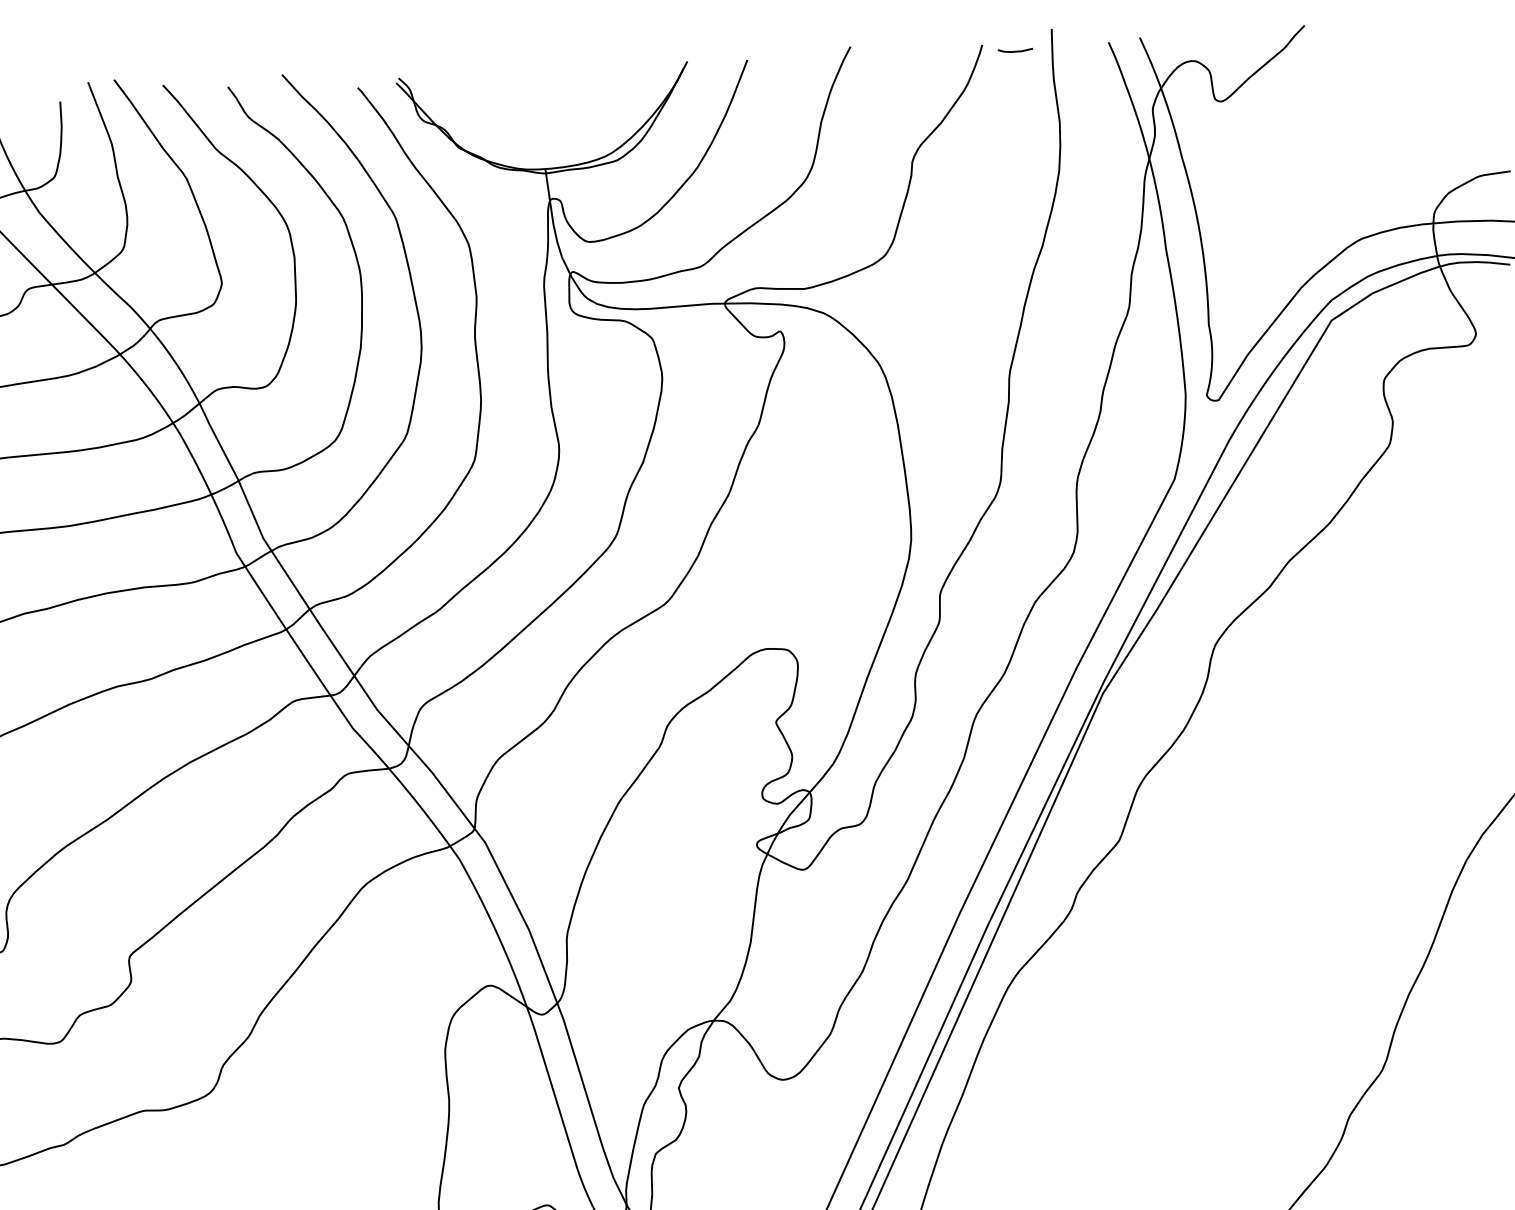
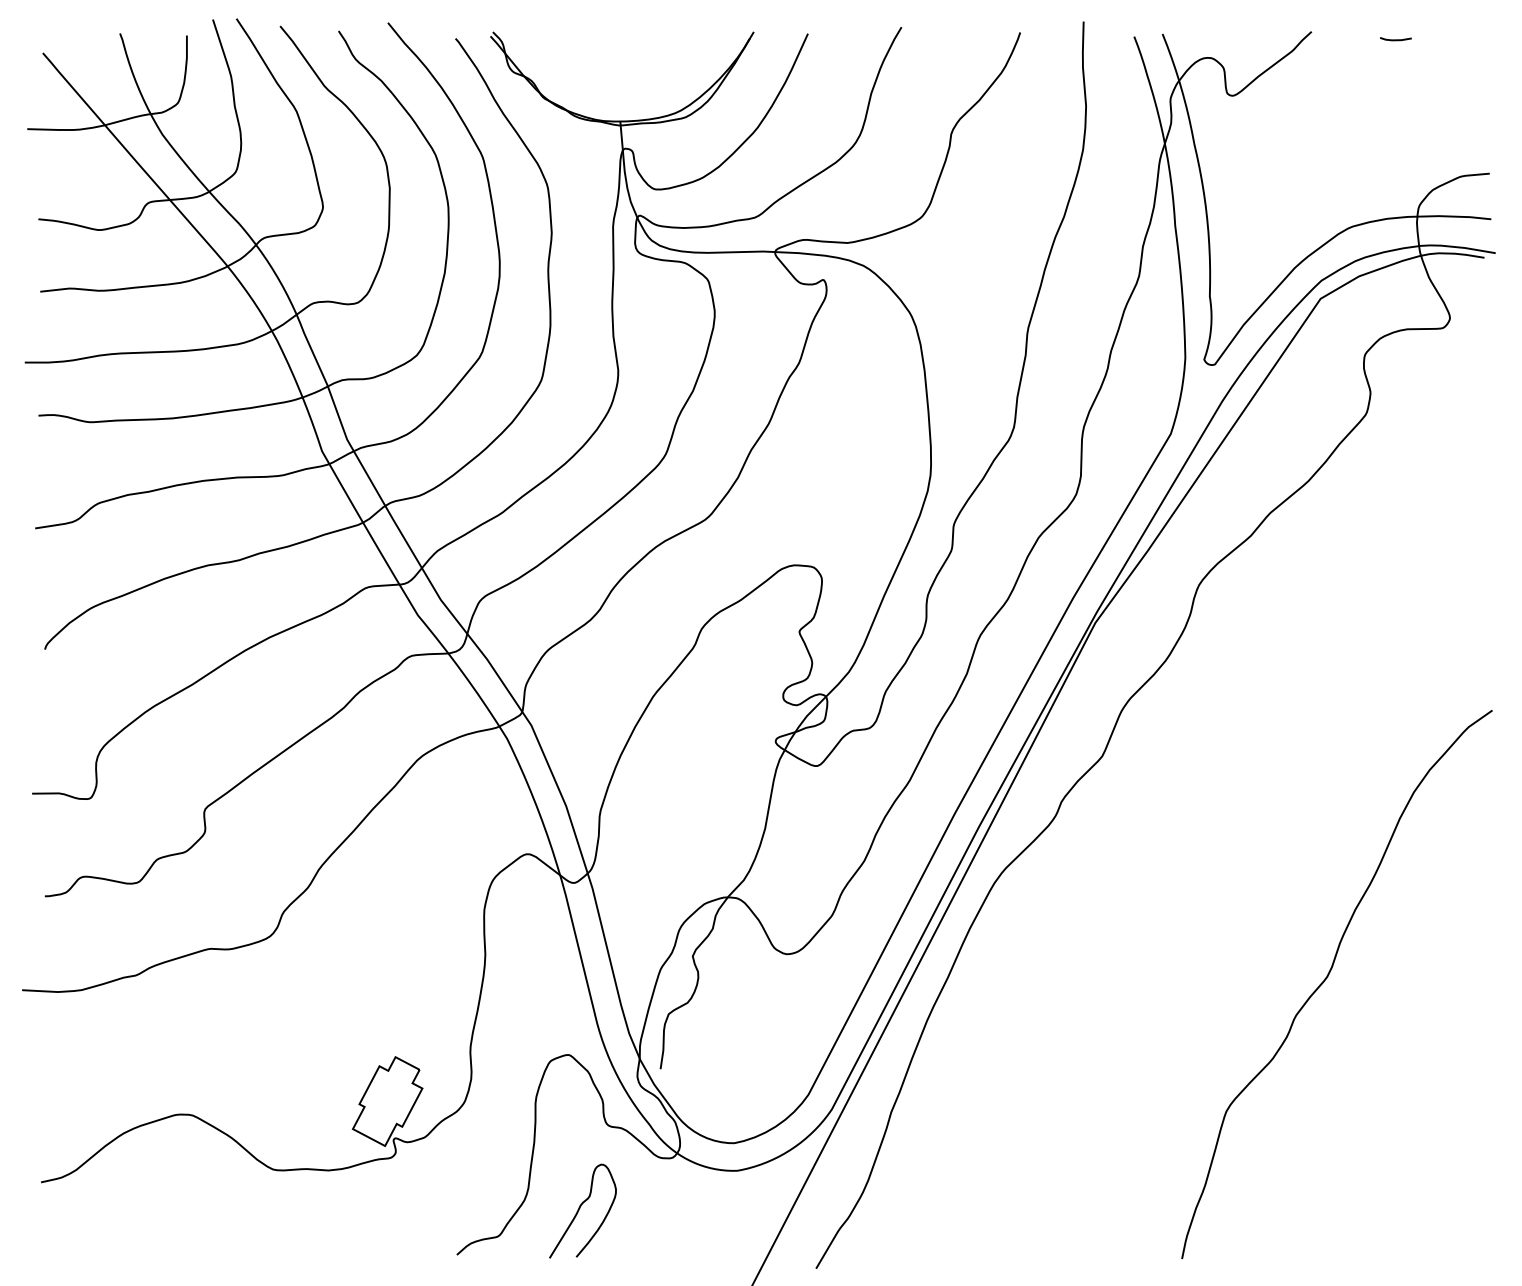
line: (1015, 50) -> (1395, 39), moved

